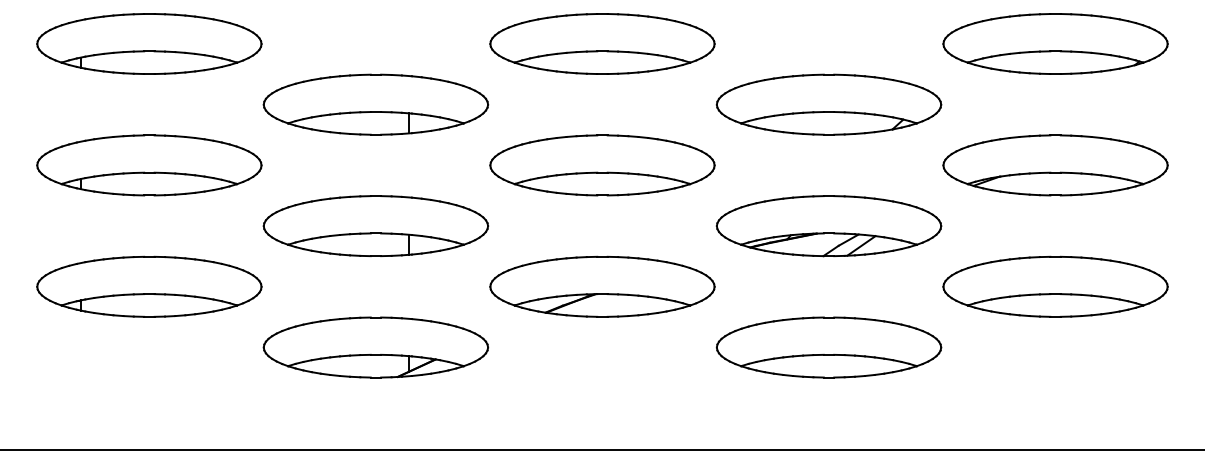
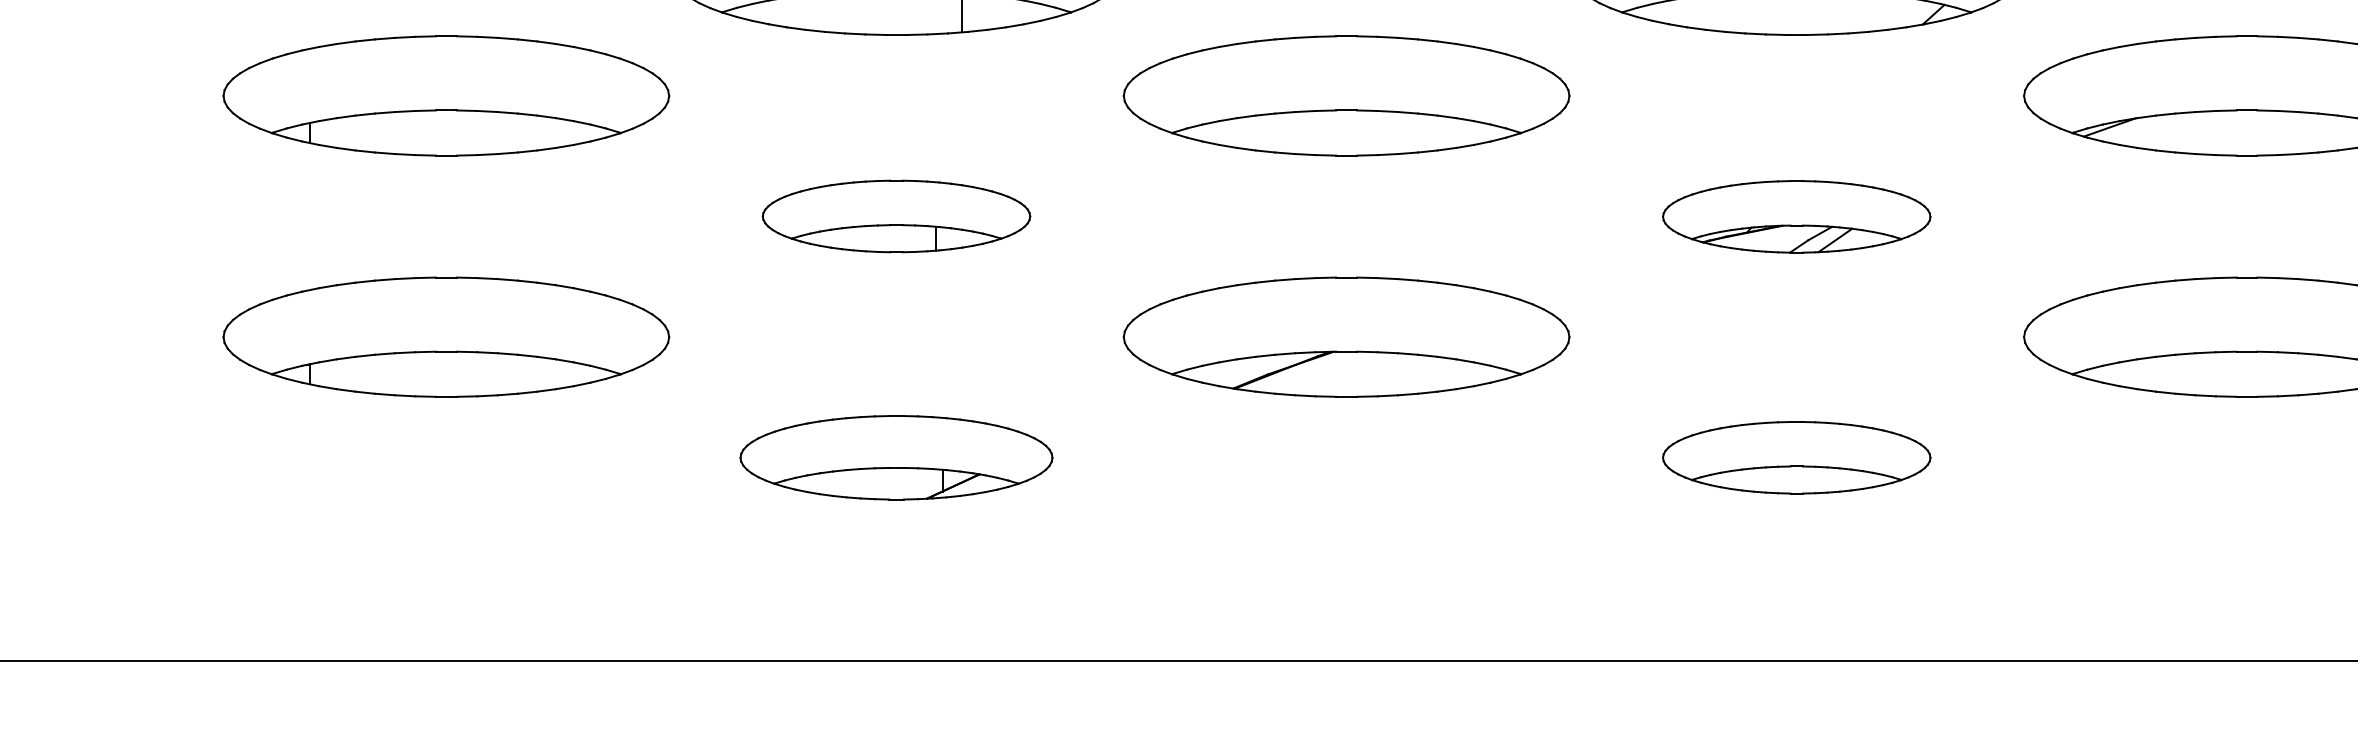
part: (375, 225) -> (895, 215), size x0.6
part: (828, 226) -> (1795, 217), size x0.6
part: (375, 347) -> (895, 457), size x0.7
part: (828, 347) -> (1795, 457), size x0.6

